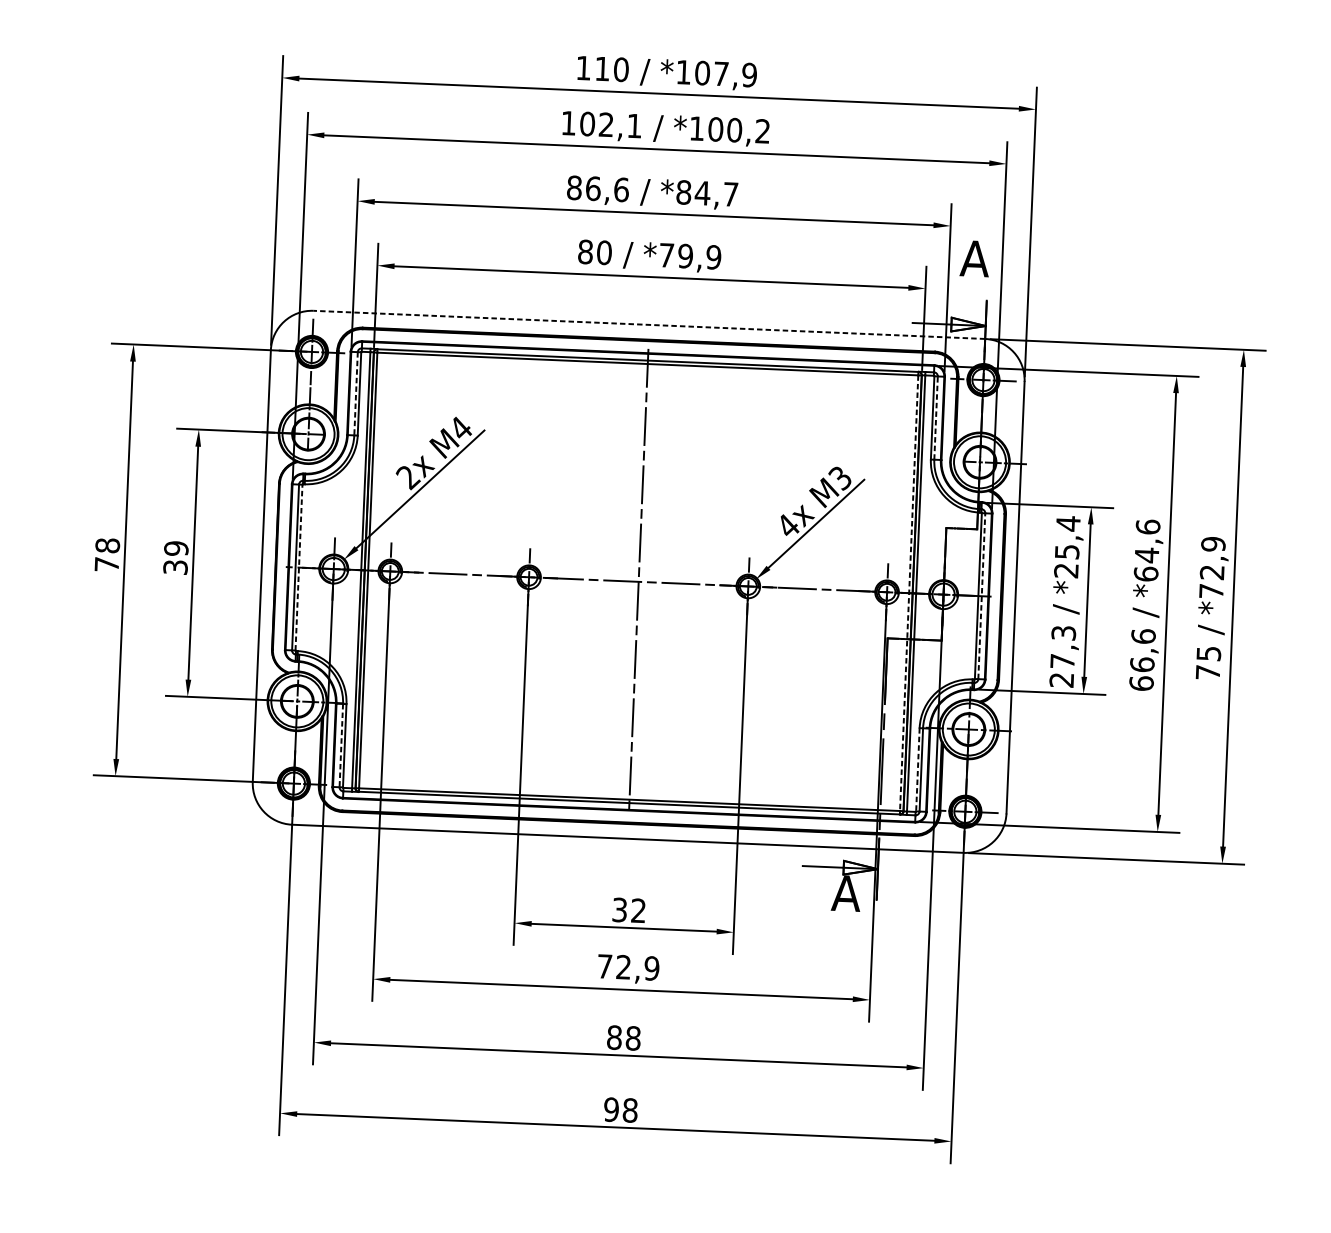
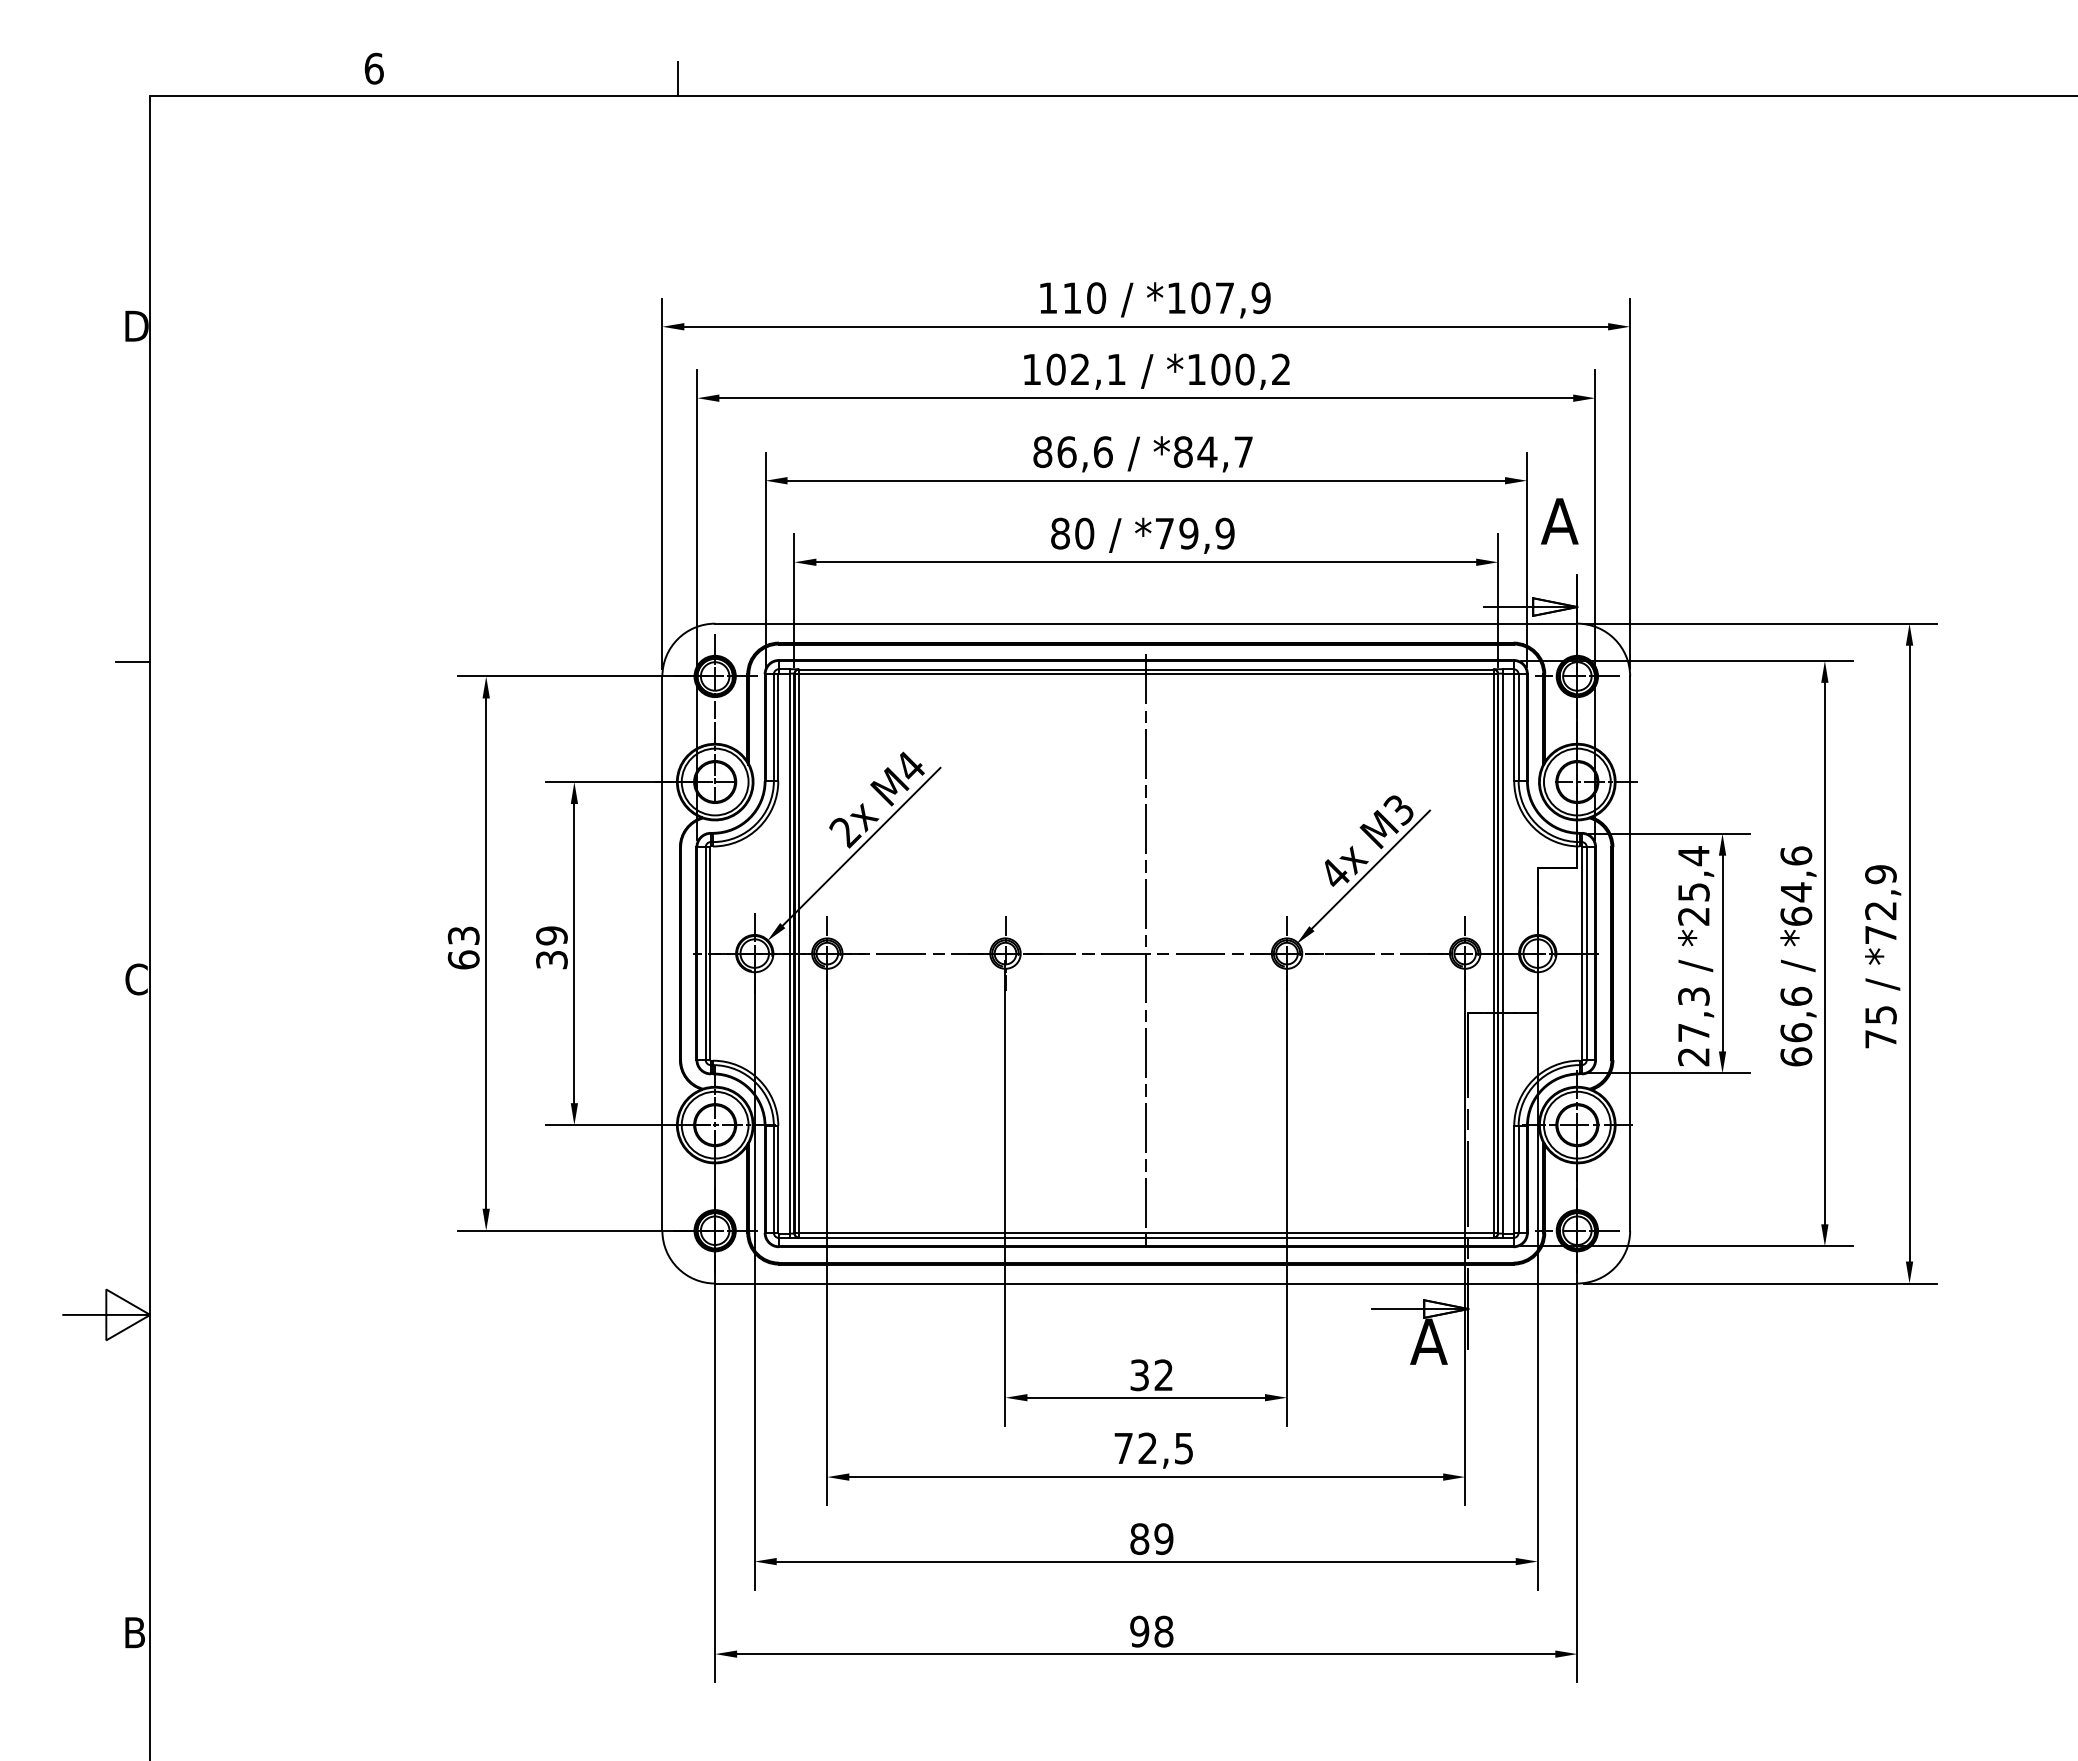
line: (648, 324) -> (1145, 623), dashed -> solid
line: (355, 394) -> (773, 728), dashed -> solid
line: (935, 417) -> (1518, 727), dashed -> solid
text: (107, 554) -> (463, 947), 78 -> 63
line: (299, 567) -> (710, 953), dashed -> solid
line: (909, 593) -> (1493, 953), dashed -> solid
line: (981, 596) -> (1586, 953), dashed -> solid
line: (341, 745) -> (773, 1179), dashed -> solid
line: (918, 769) -> (1514, 1179), dashed -> solid
text: (651, 968) -> (1183, 1448), 72,9 -> 72,5
text: (633, 1037) -> (1163, 1538), 88 -> 89

